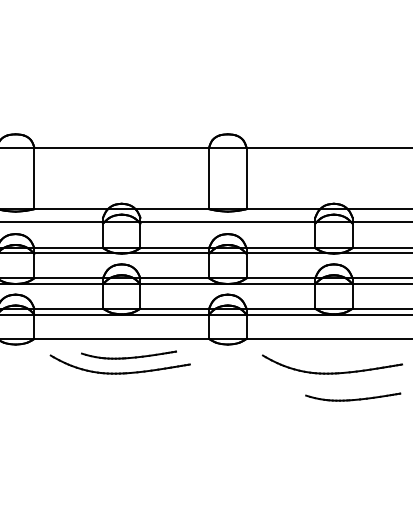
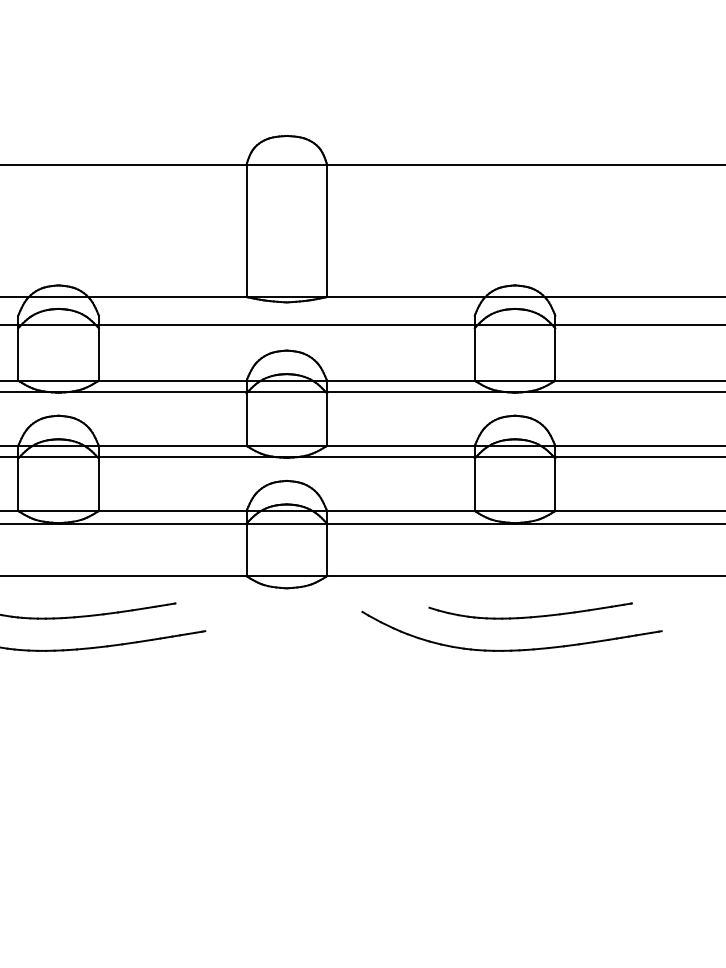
part: (353, 396) -> (531, 609), moved

